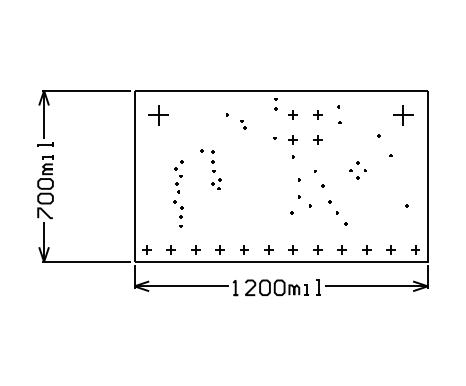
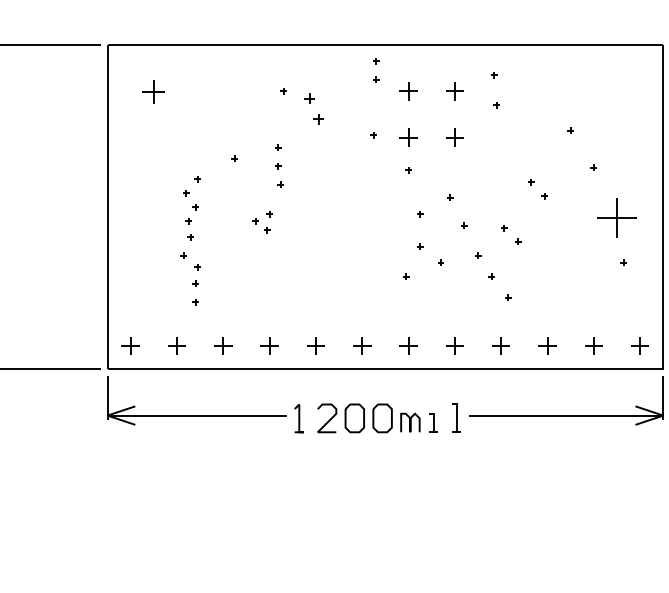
part: (158, 115) -> (152, 91), size x0.6
part: (403, 115) -> (617, 218), moved
part: (243, 124) -> (314, 108), size x1.6
part: (213, 161) -> (279, 165), moved
part: (354, 174) -> (511, 235), moved

